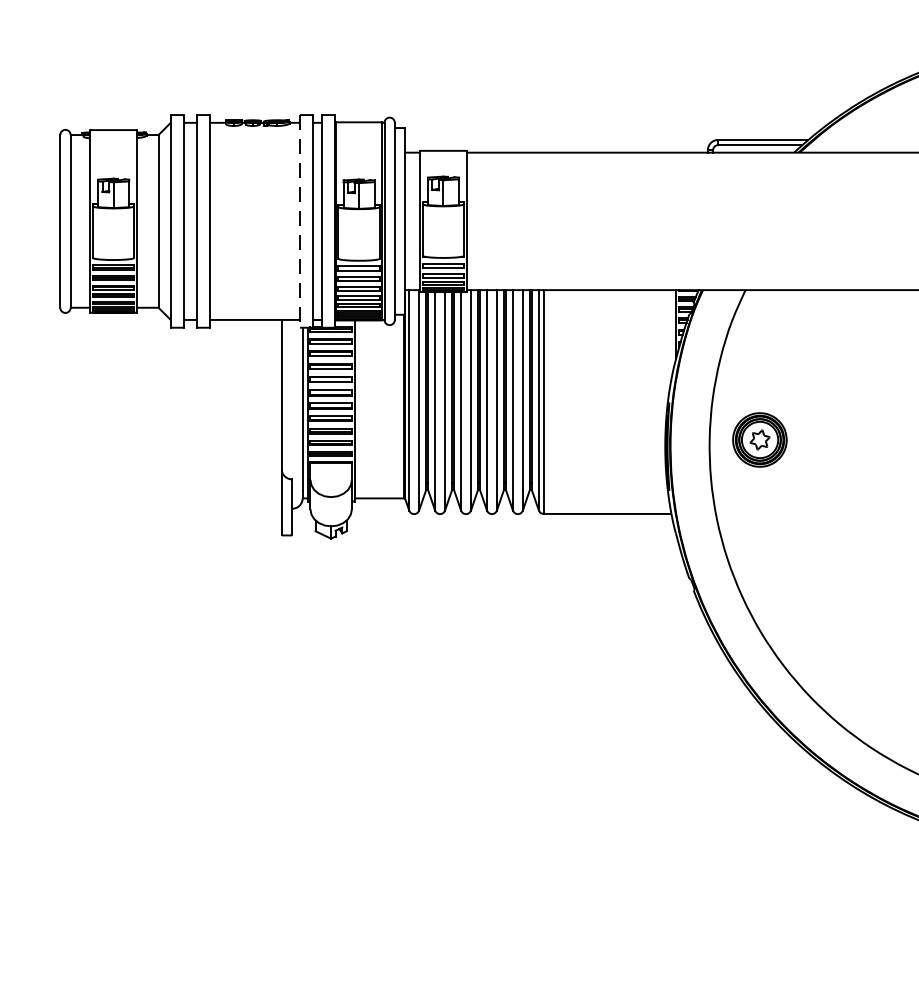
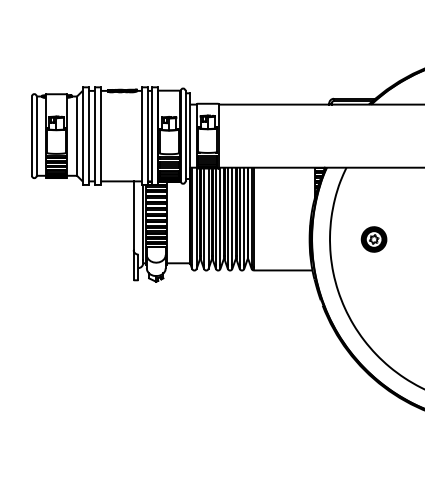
line: (298, 222) -> (141, 136), dashed -> solid
part: (758, 439) -> (373, 239), moved

